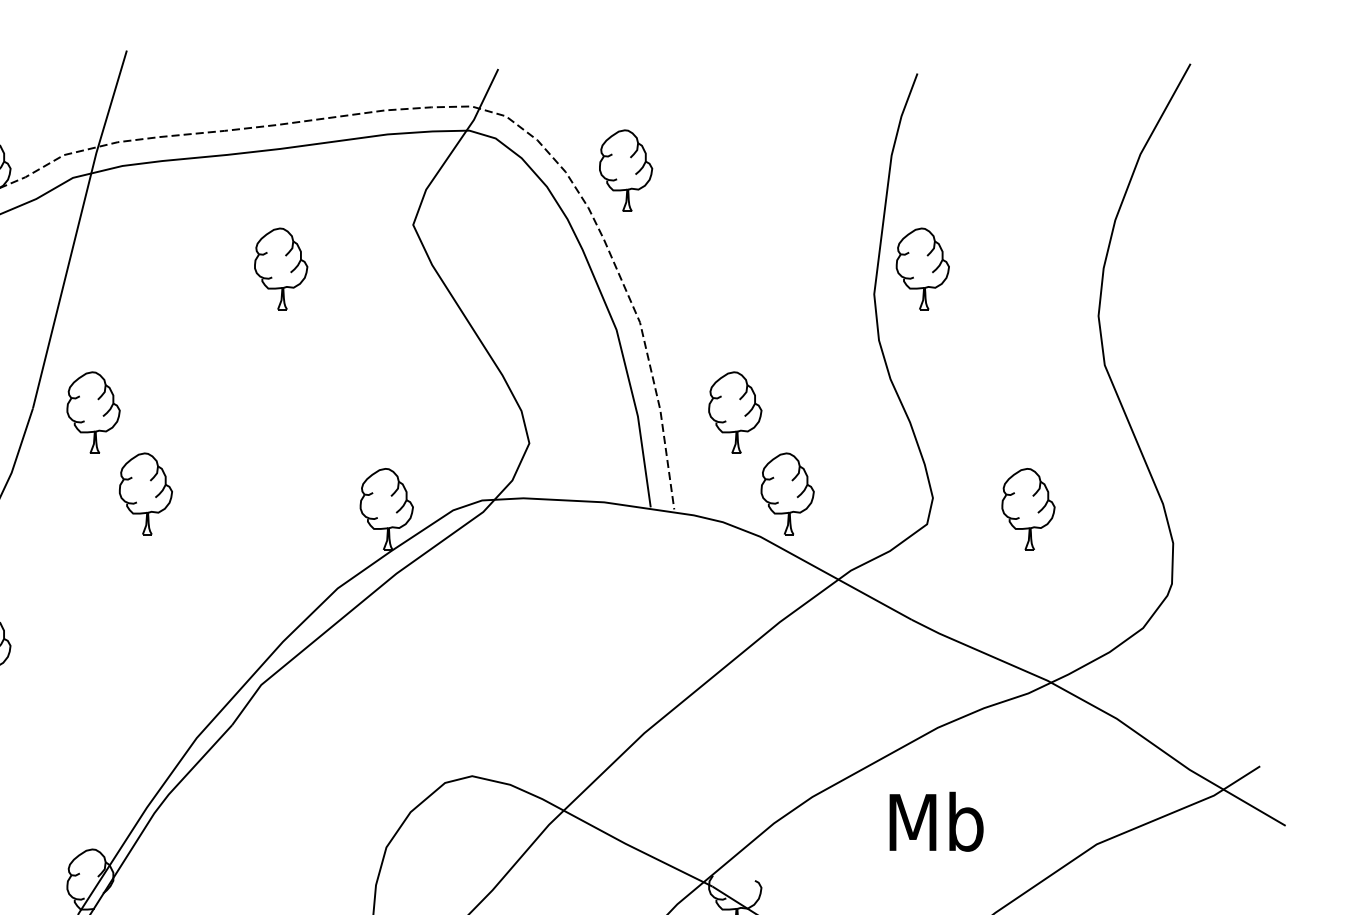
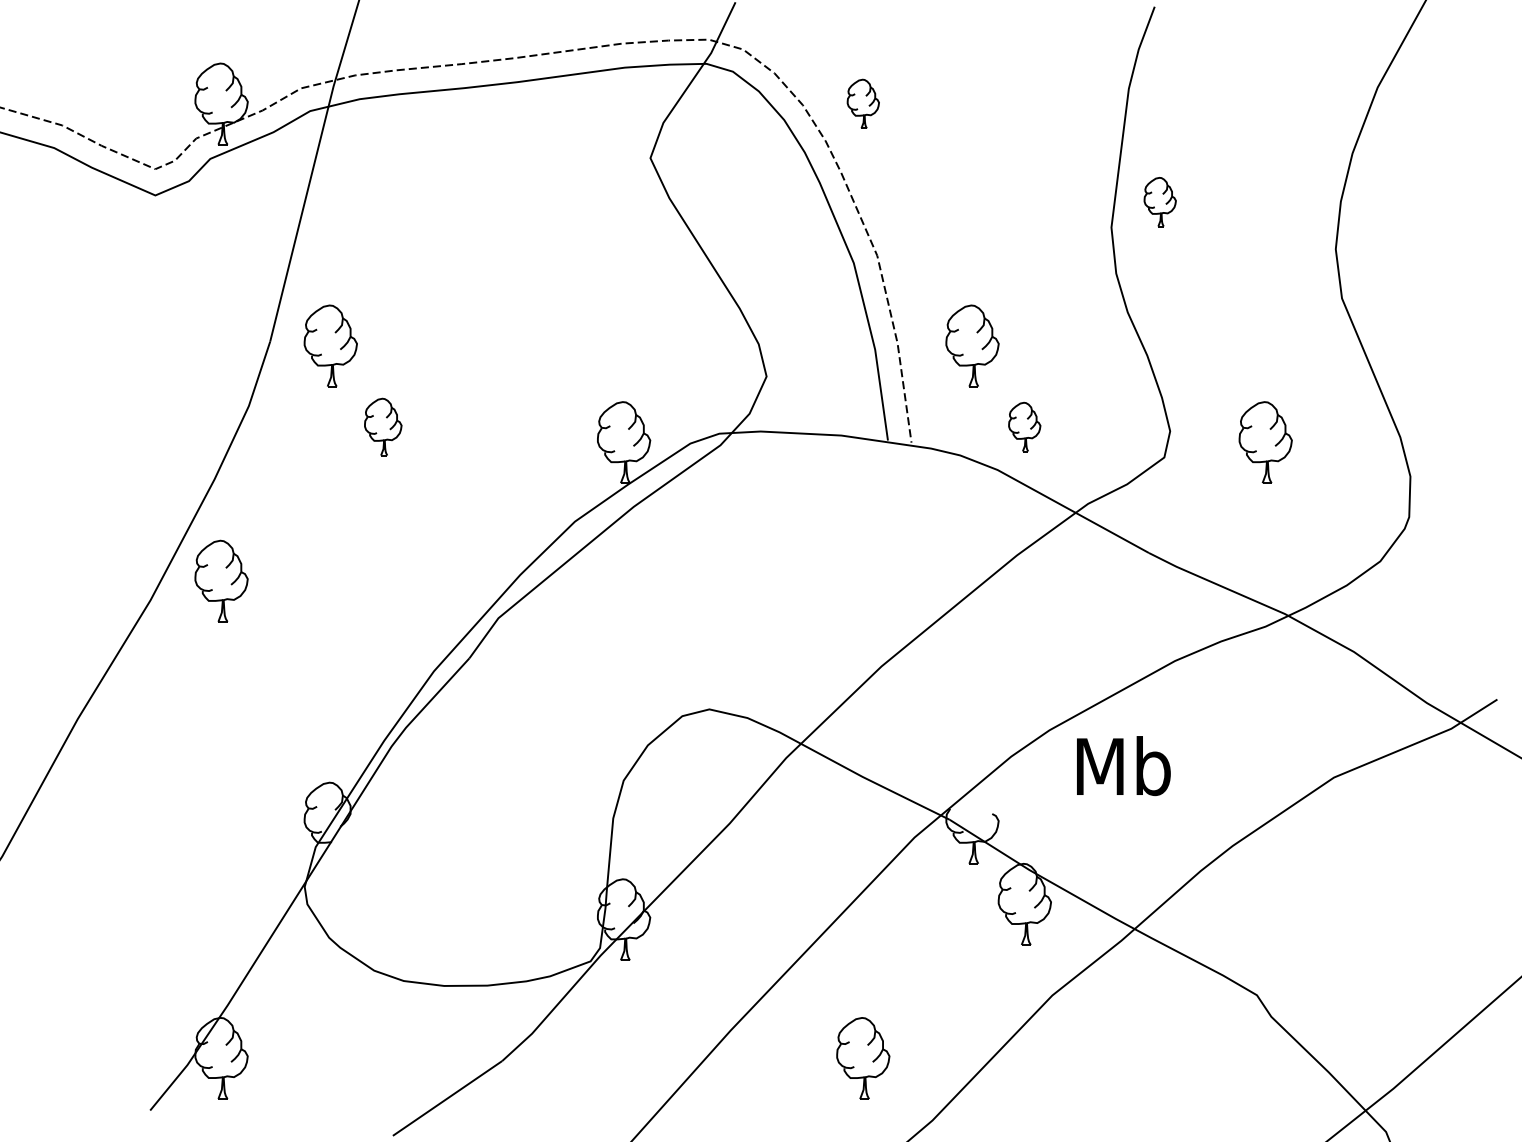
part: (626, 170) -> (863, 103), size x0.6
part: (281, 268) -> (518, 201), removed
part: (923, 268) -> (1160, 201), size x0.6
part: (146, 493) -> (383, 426), size x0.7
part: (787, 493) -> (1024, 426), size x0.6
text: (936, 822) -> (1123, 766), moved

